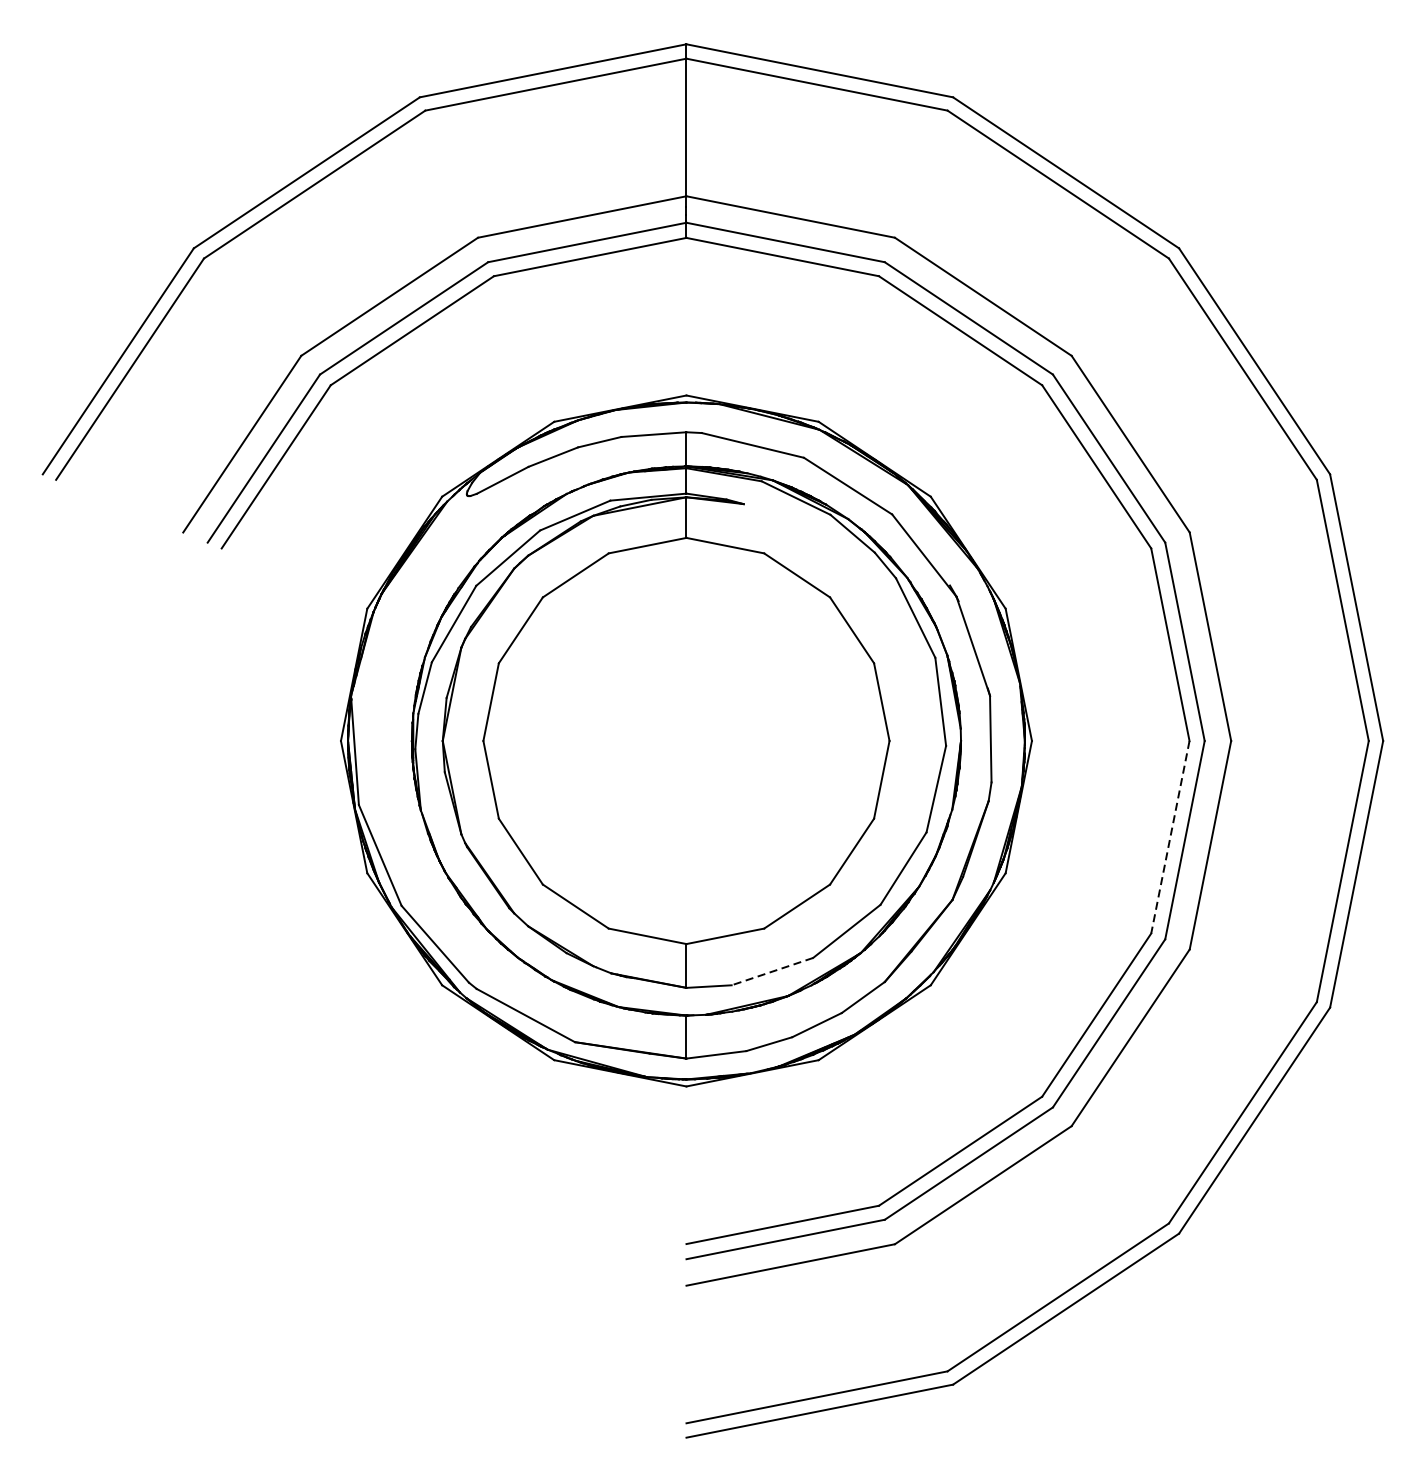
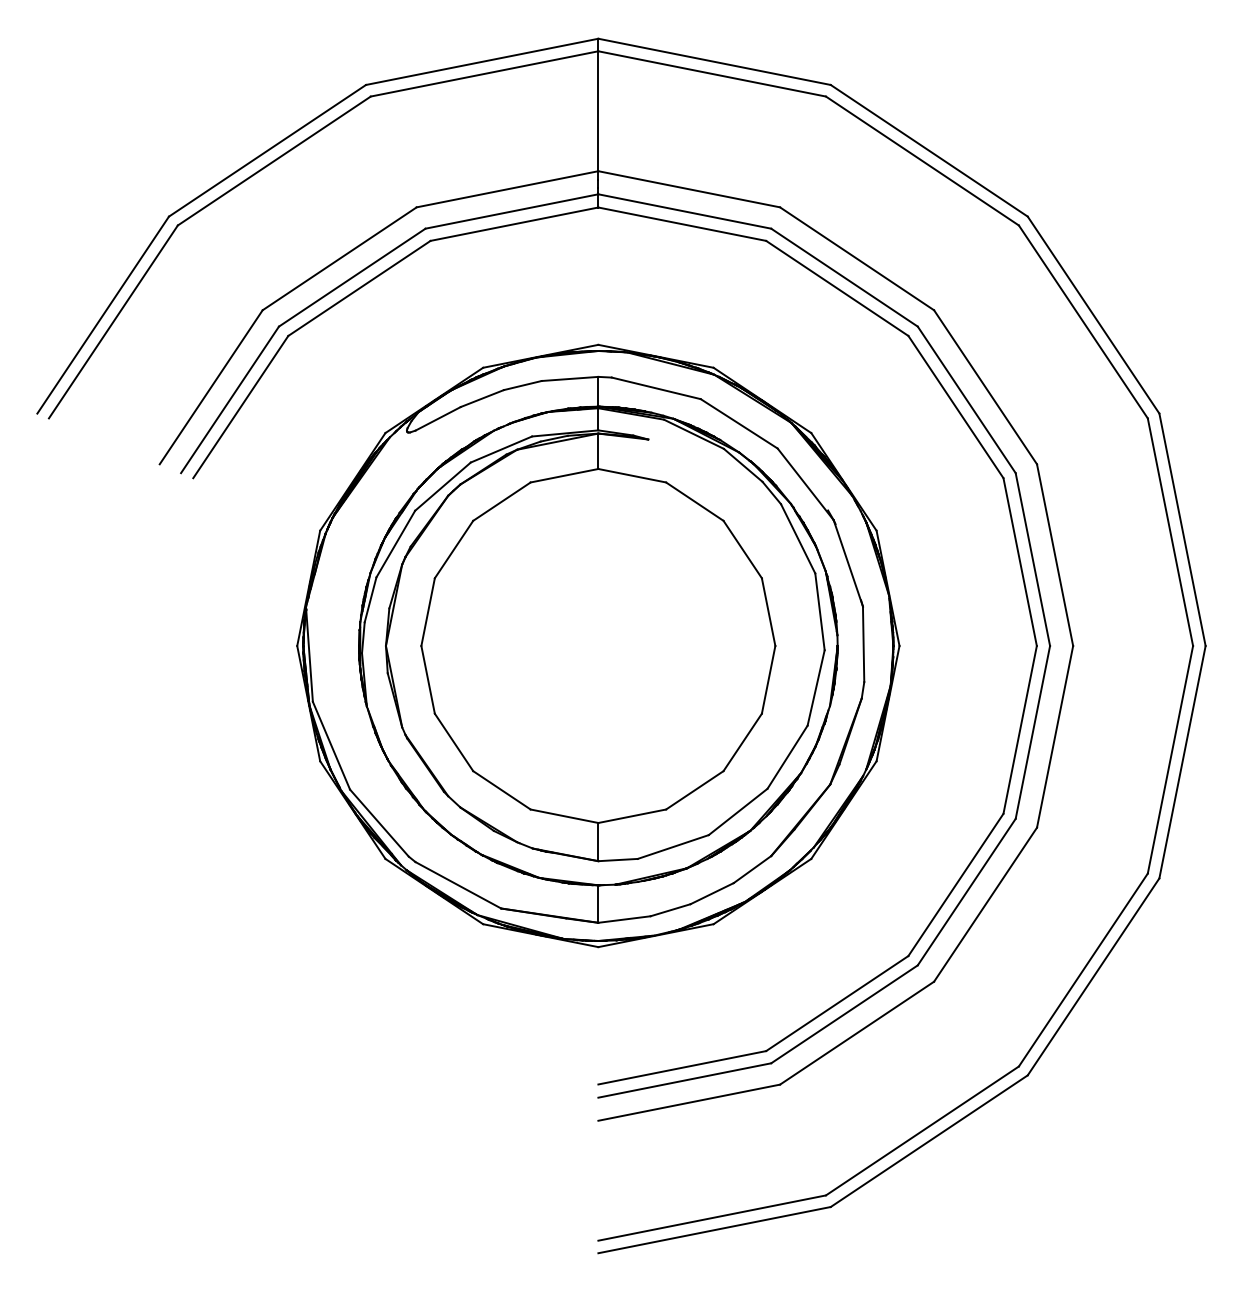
line: (1170, 836) -> (1020, 729), dashed -> solid
line: (771, 972) -> (672, 847), dashed -> solid

